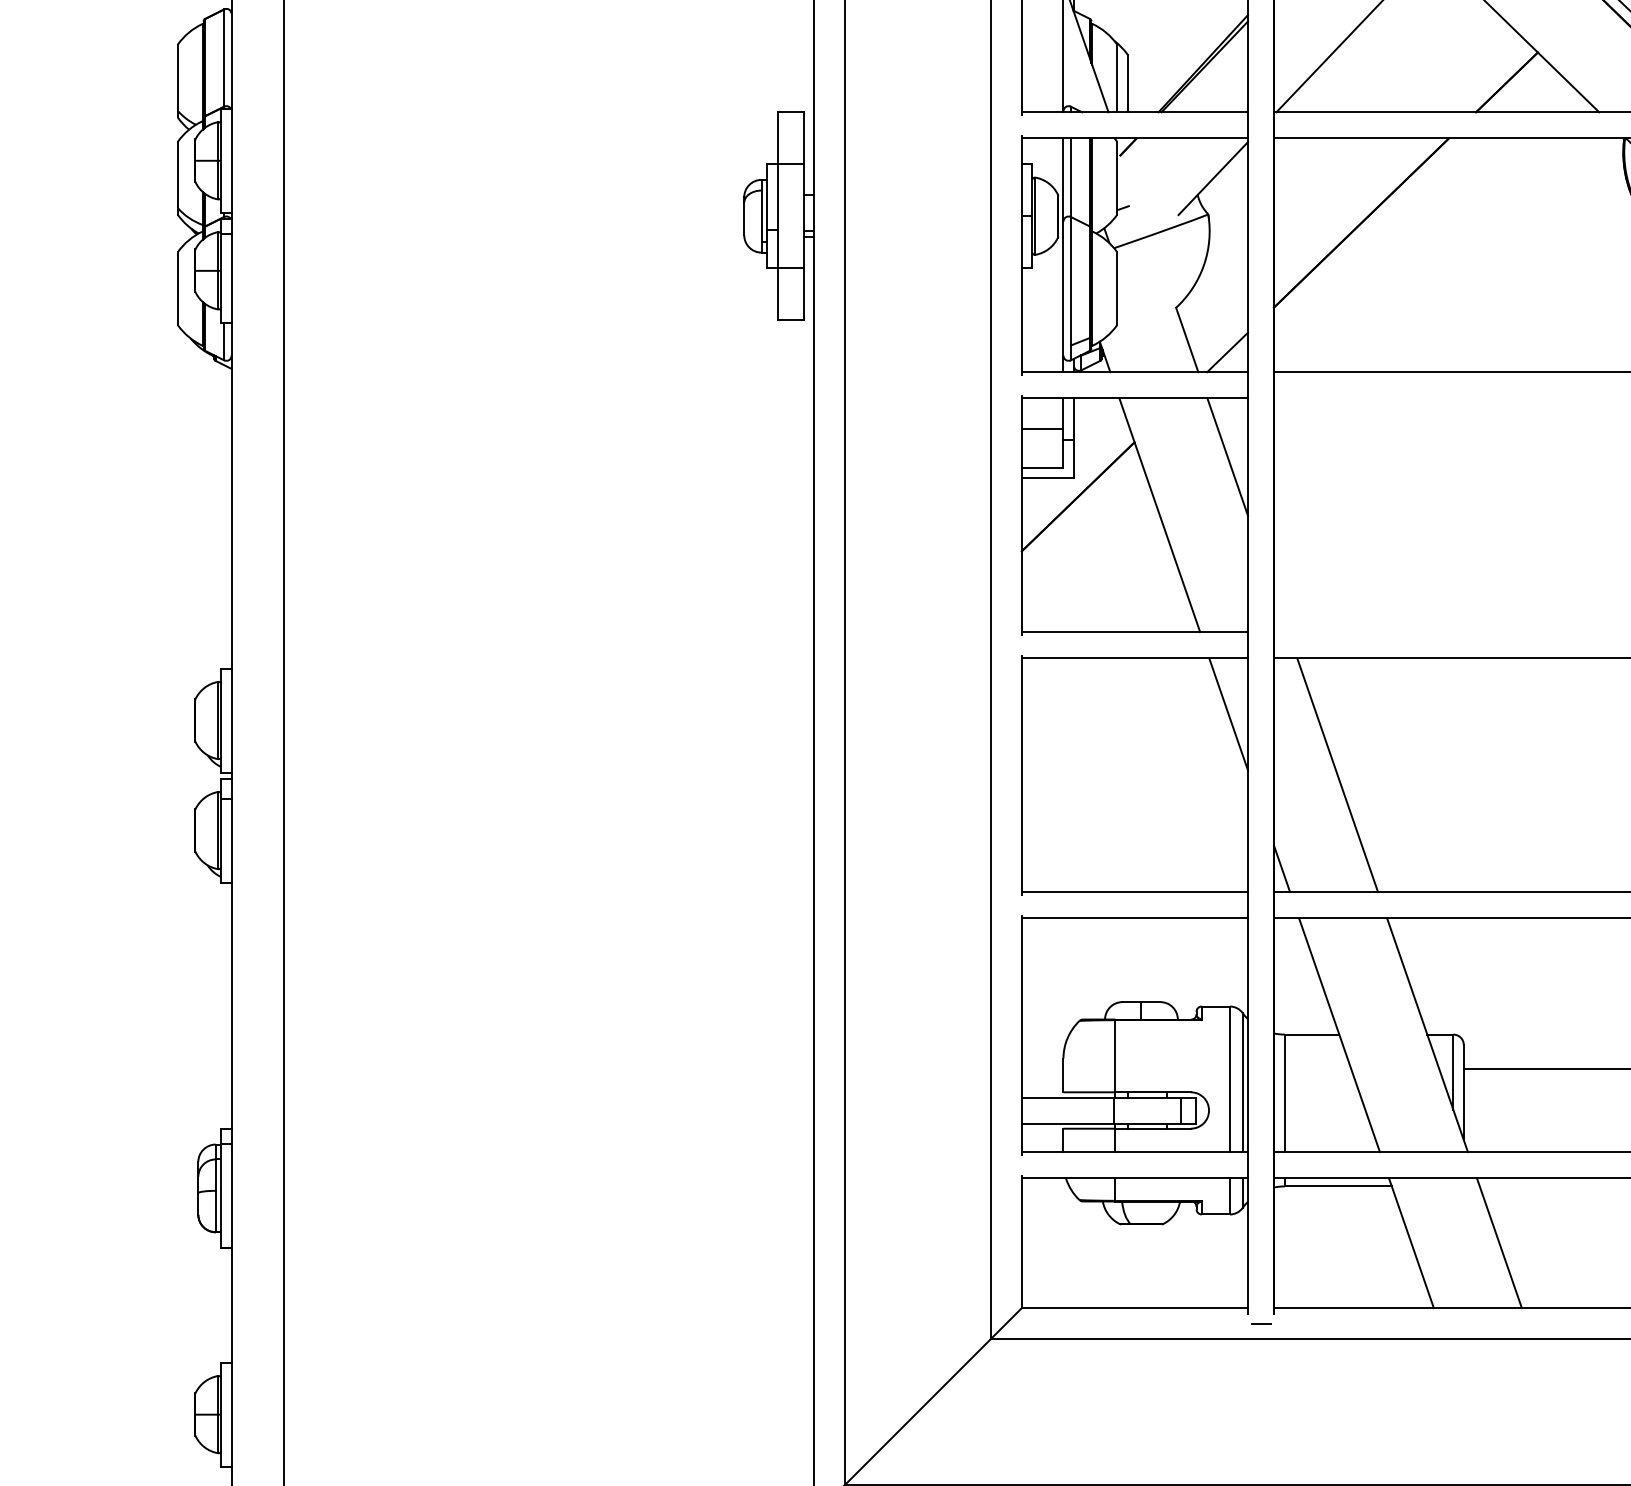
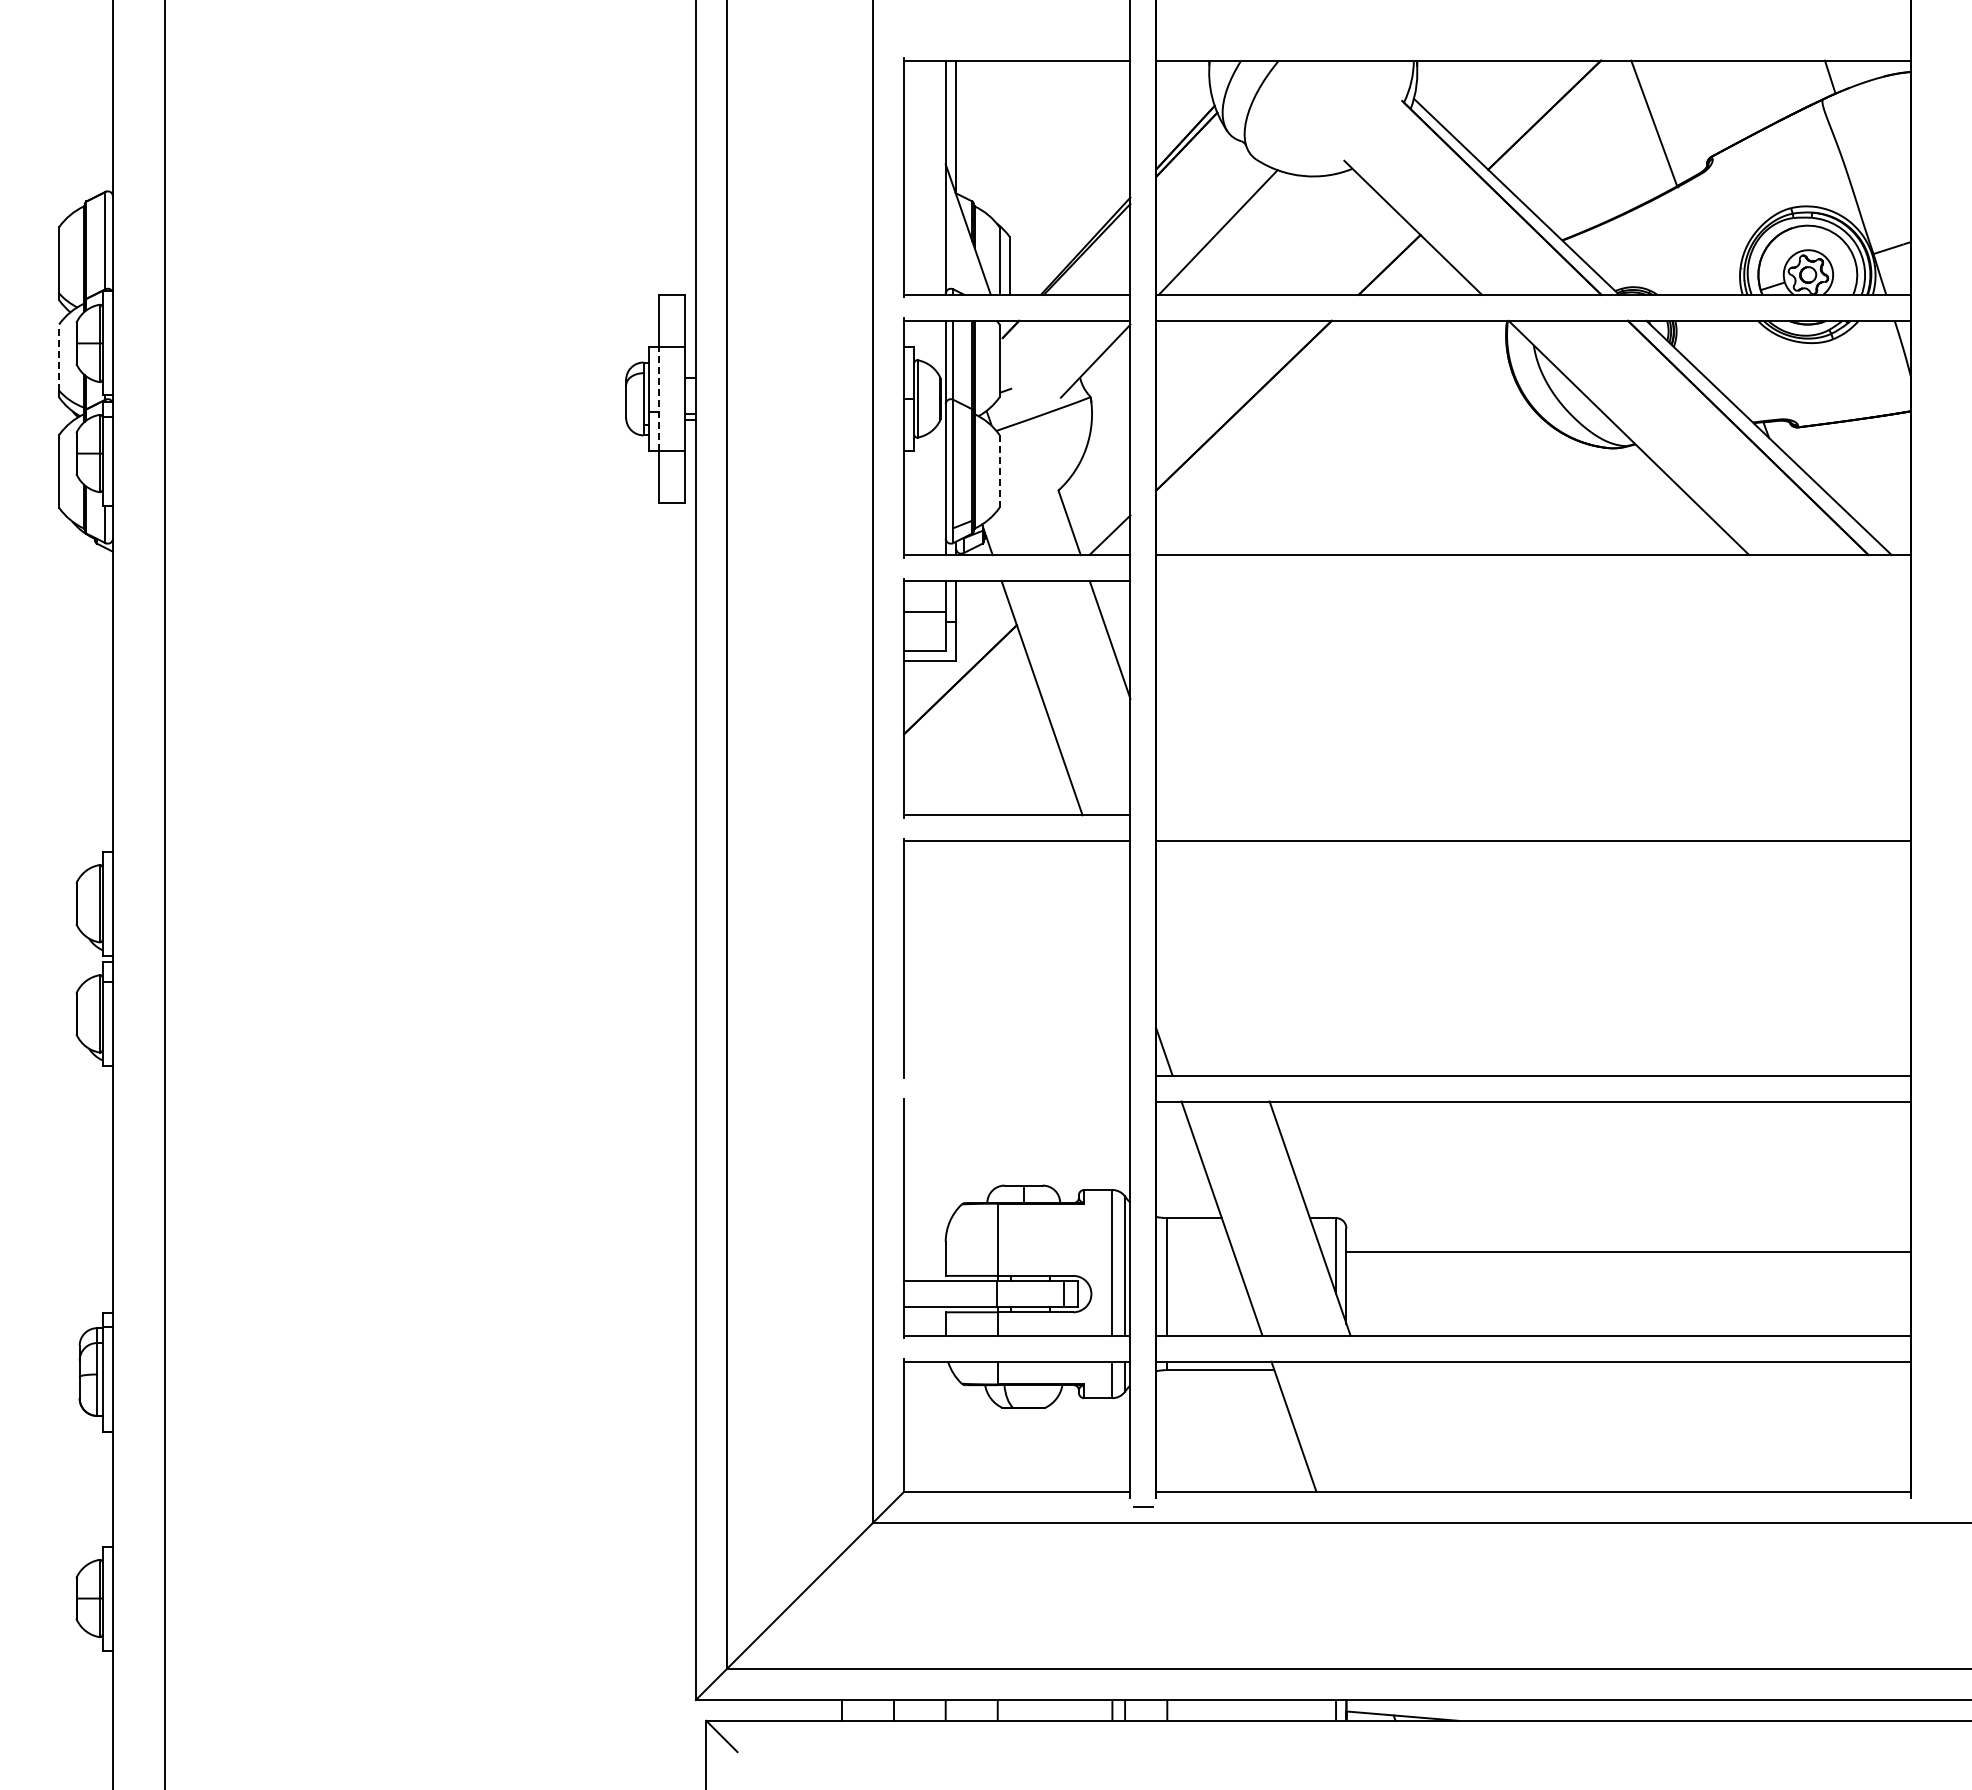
line: (178, 174) -> (59, 357), solid -> dashed
line: (777, 215) -> (659, 398), solid -> dashed
line: (1117, 288) -> (999, 471), solid -> dashed
line: (1228, 714) -> (1110, 897), removed
line: (1336, 775) -> (1219, 958), removed
line: (1135, 892) -> (1017, 1075), removed
line: (1135, 918) -> (1017, 1101), removed
line: (1498, 1242) -> (1381, 1426), removed

